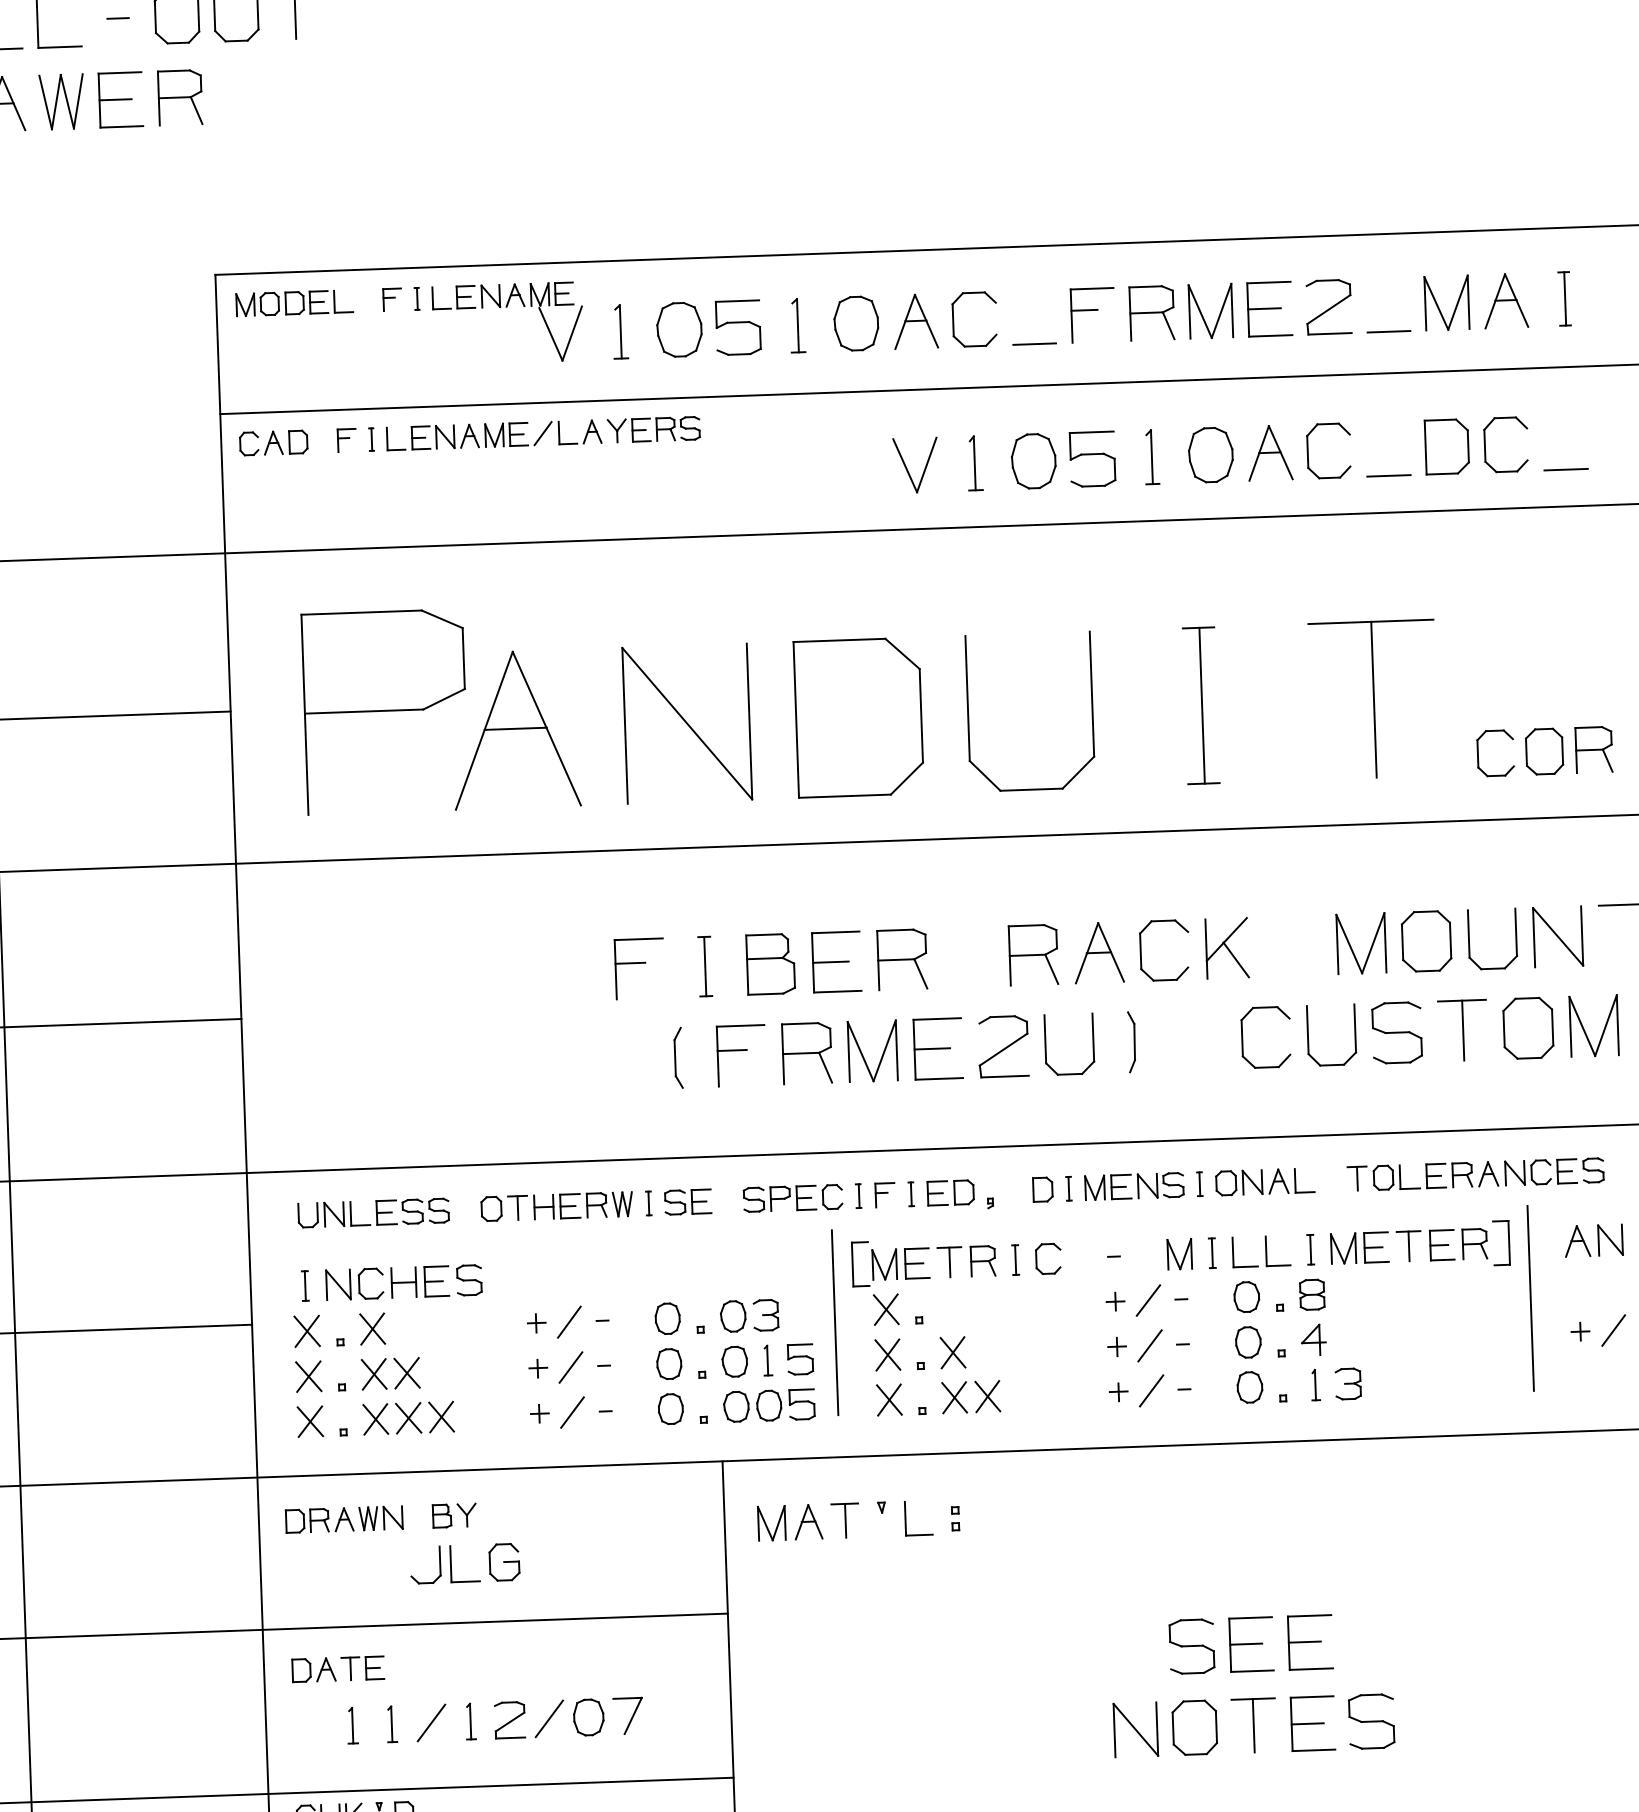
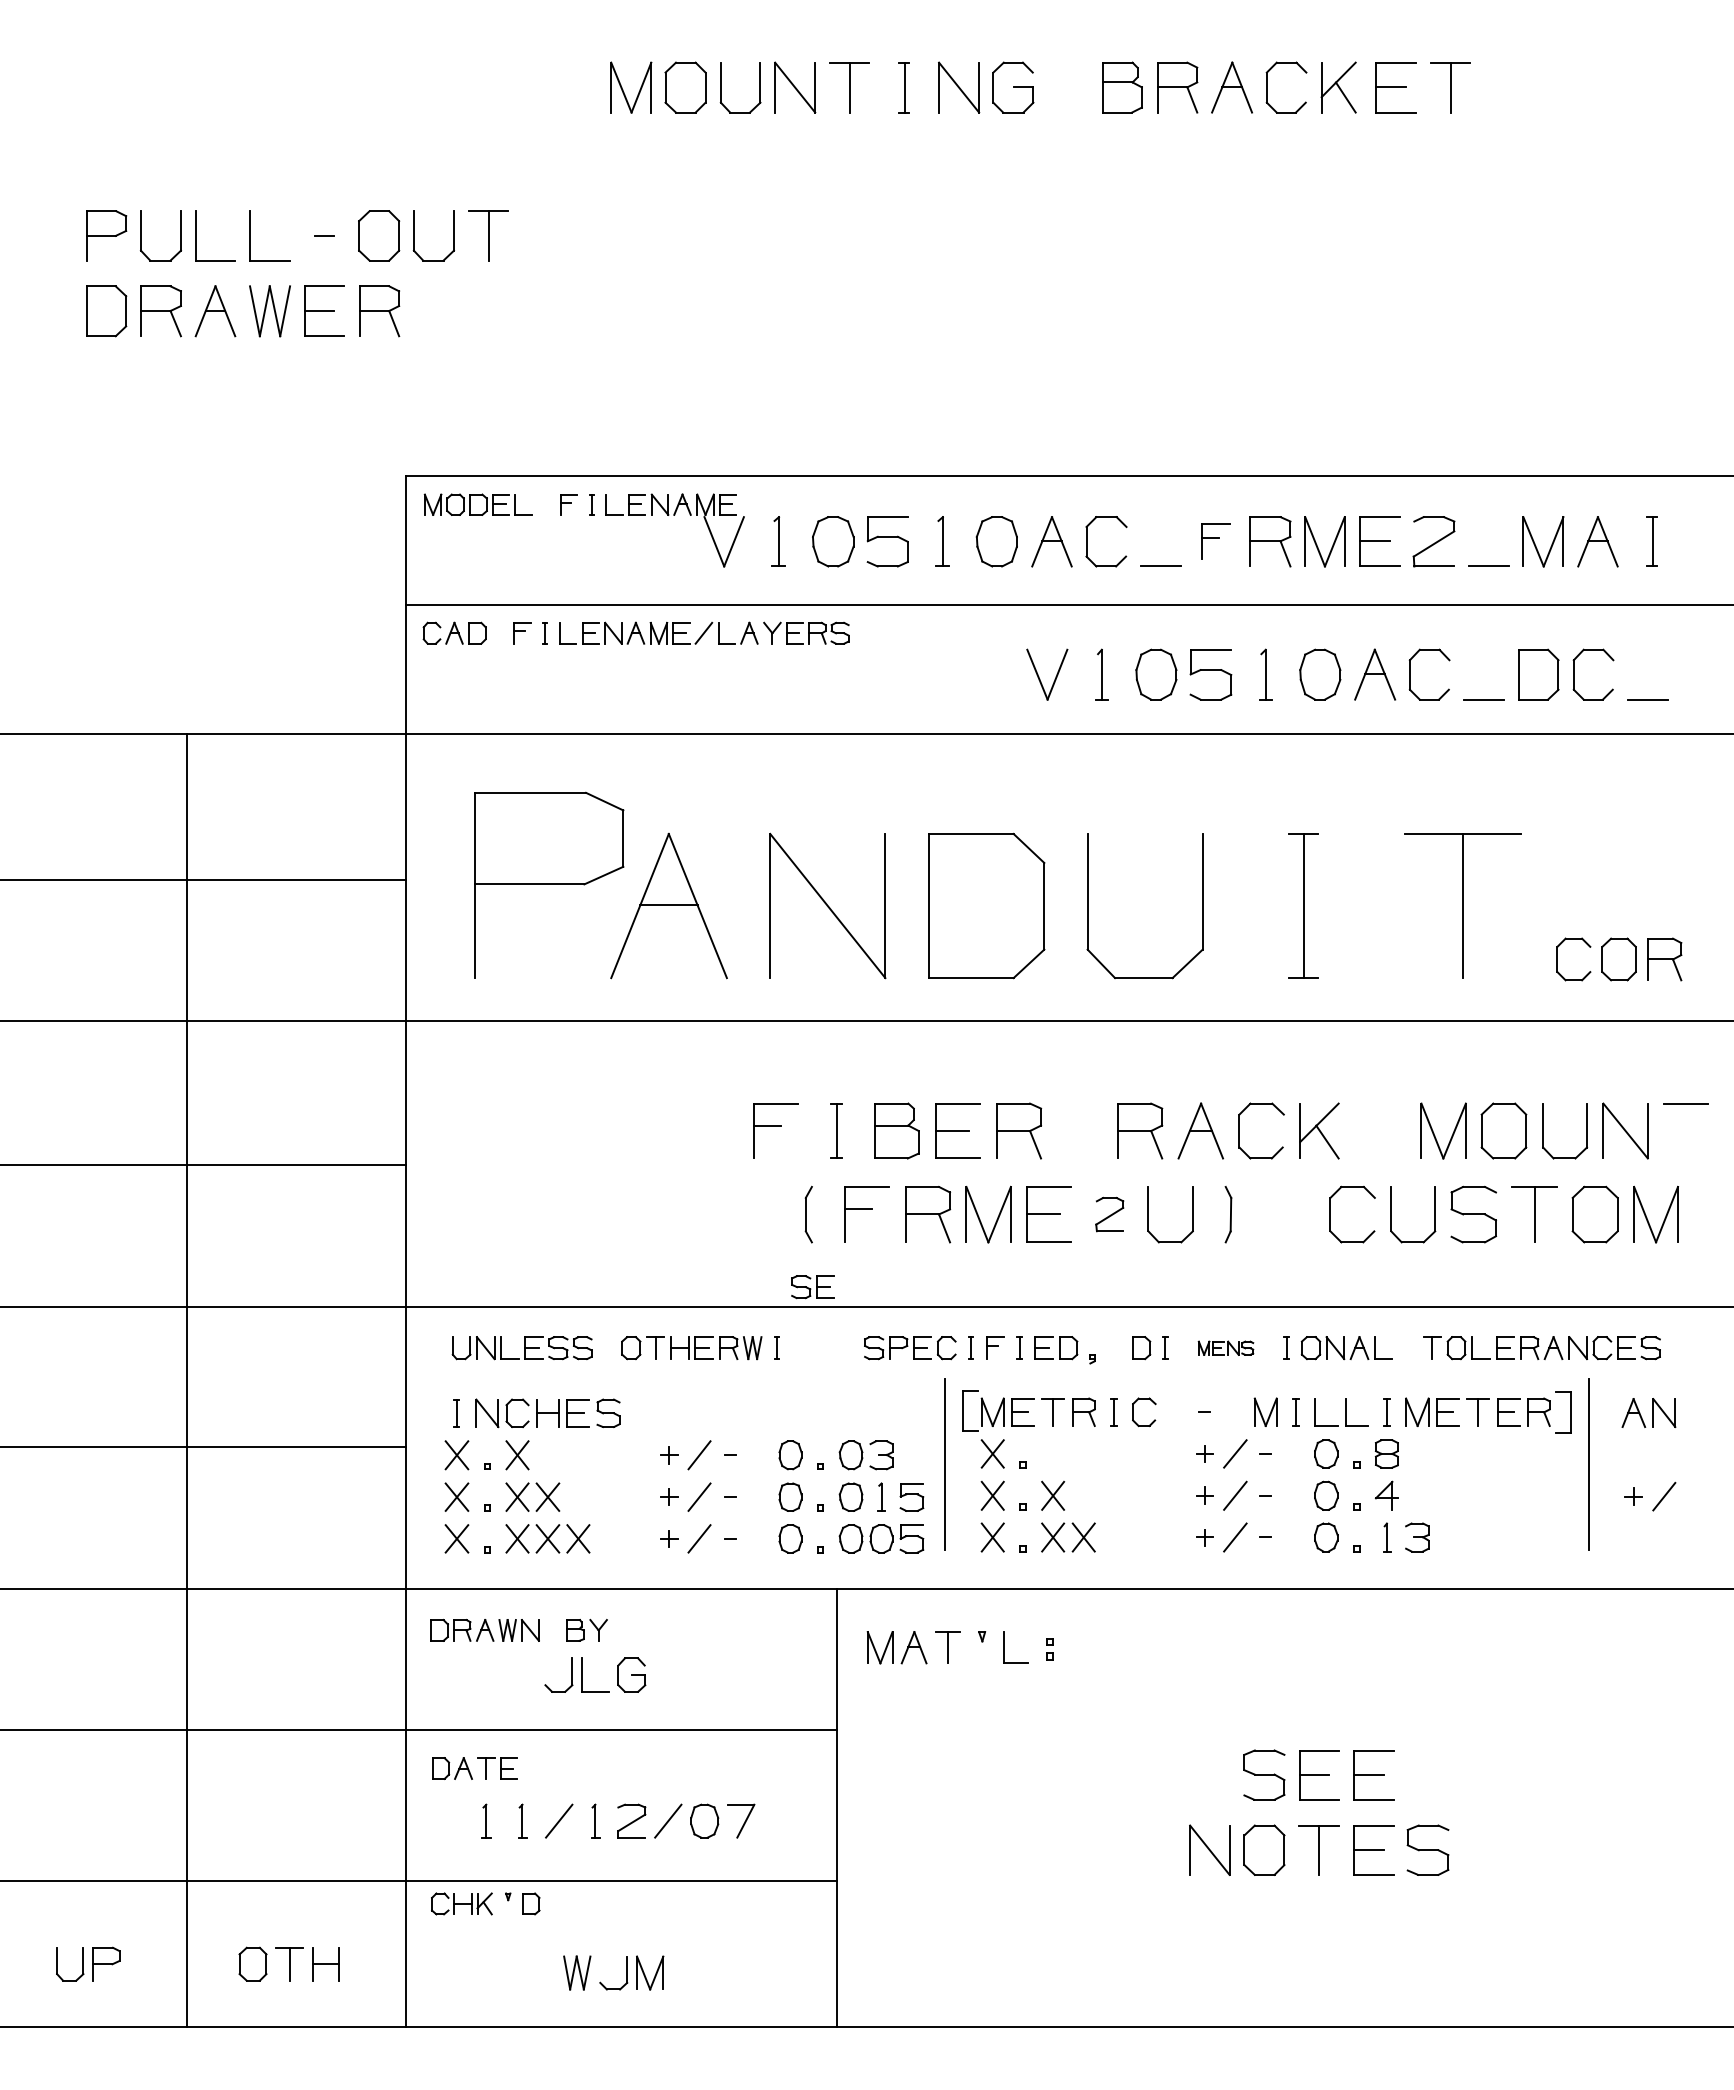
part: (1092, 315) -> (1215, 541), size x0.7
part: (1003, 1046) -> (1109, 1214), size x0.6
part: (1133, 1186) -> (1225, 1348), size x0.6
part: (687, 1202) -> (812, 1287), moved

